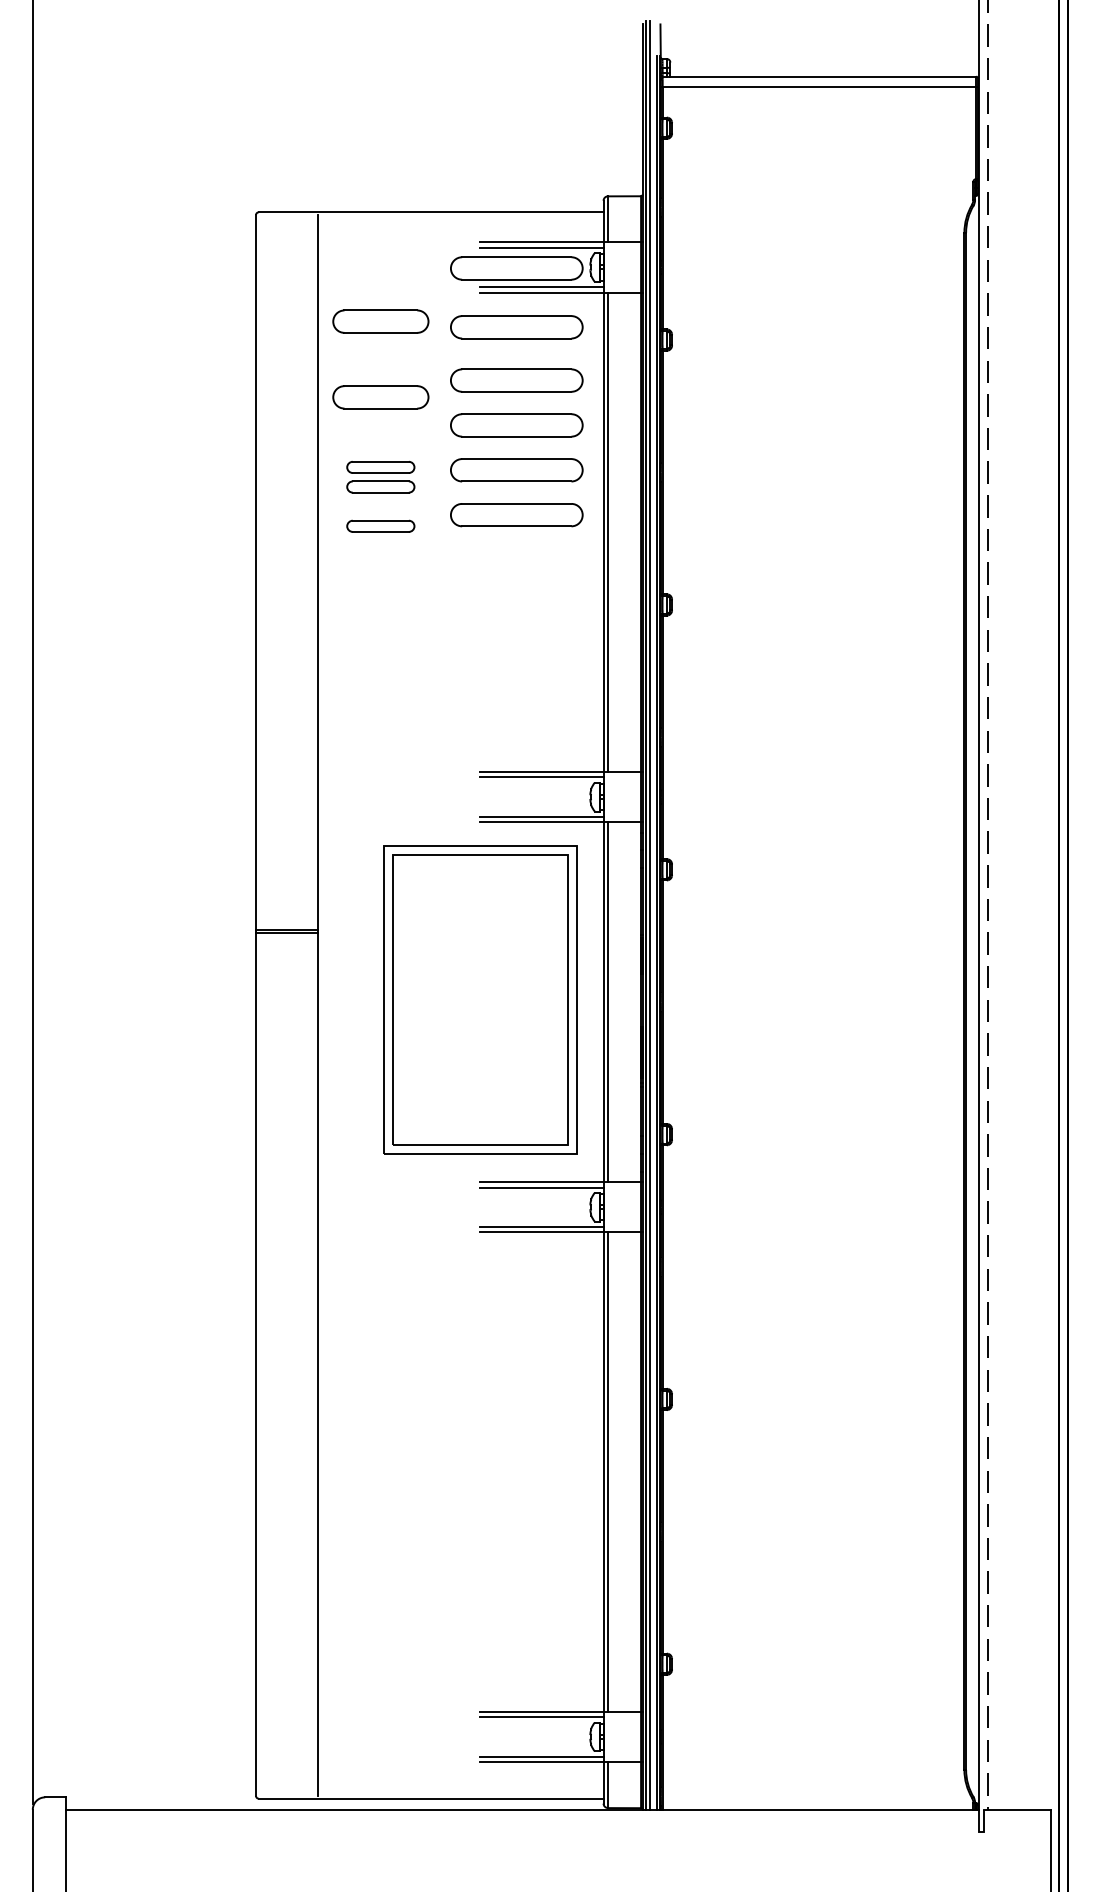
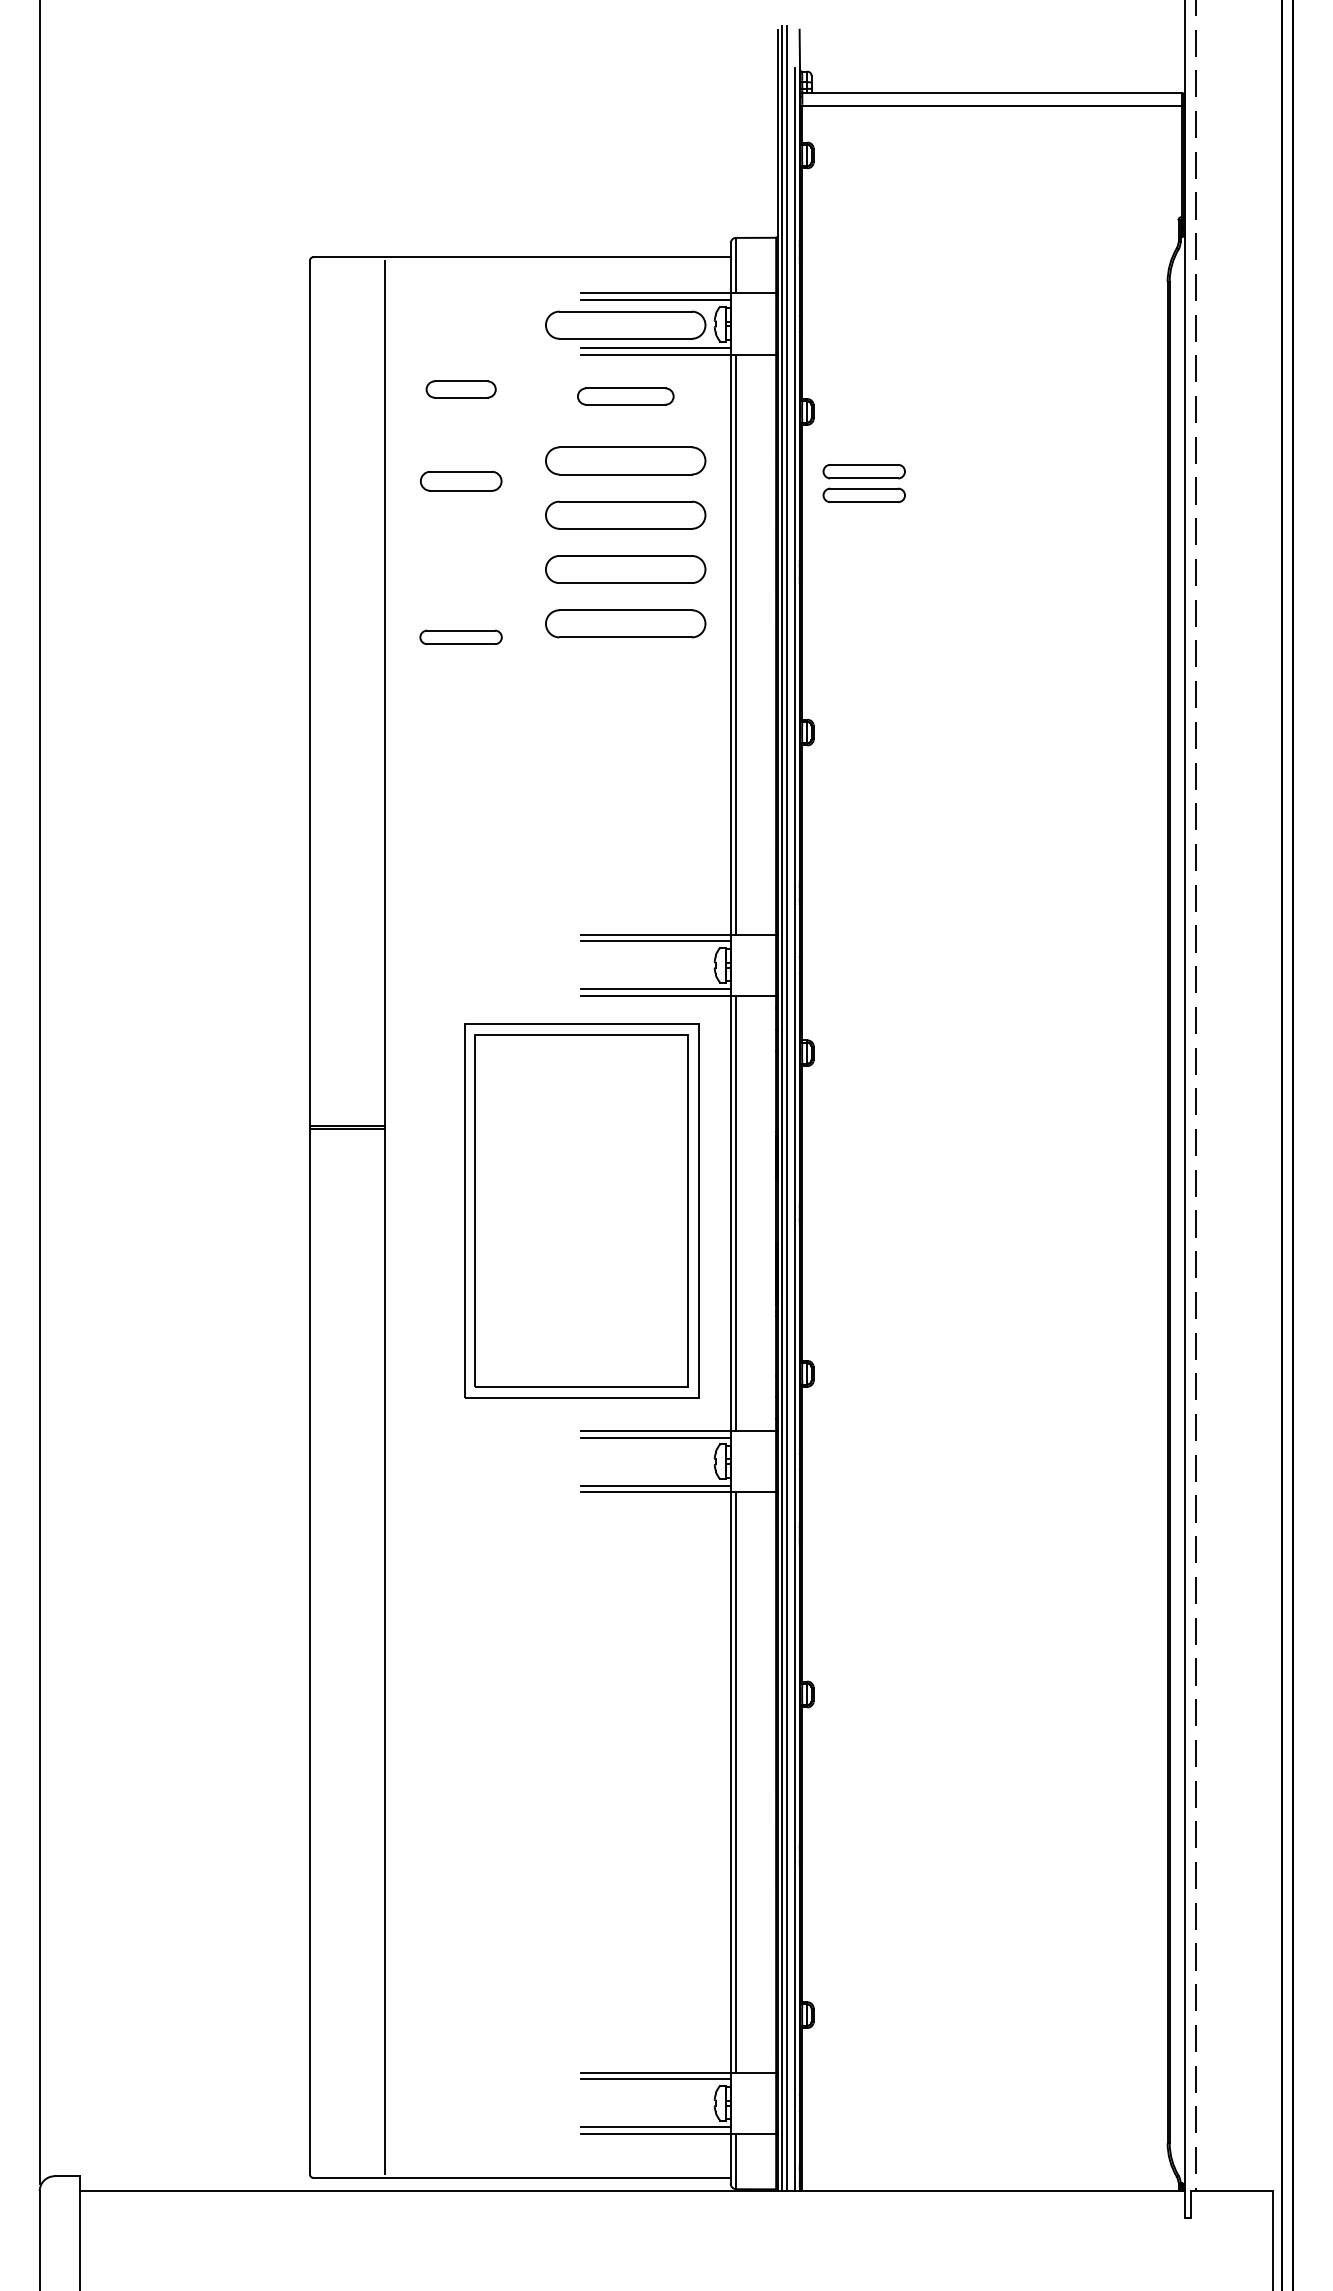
part: (380, 321) -> (460, 389), size x0.6
part: (516, 327) -> (625, 396), size x0.6
part: (380, 397) -> (460, 481), size x0.7
part: (380, 477) -> (863, 483), moved

